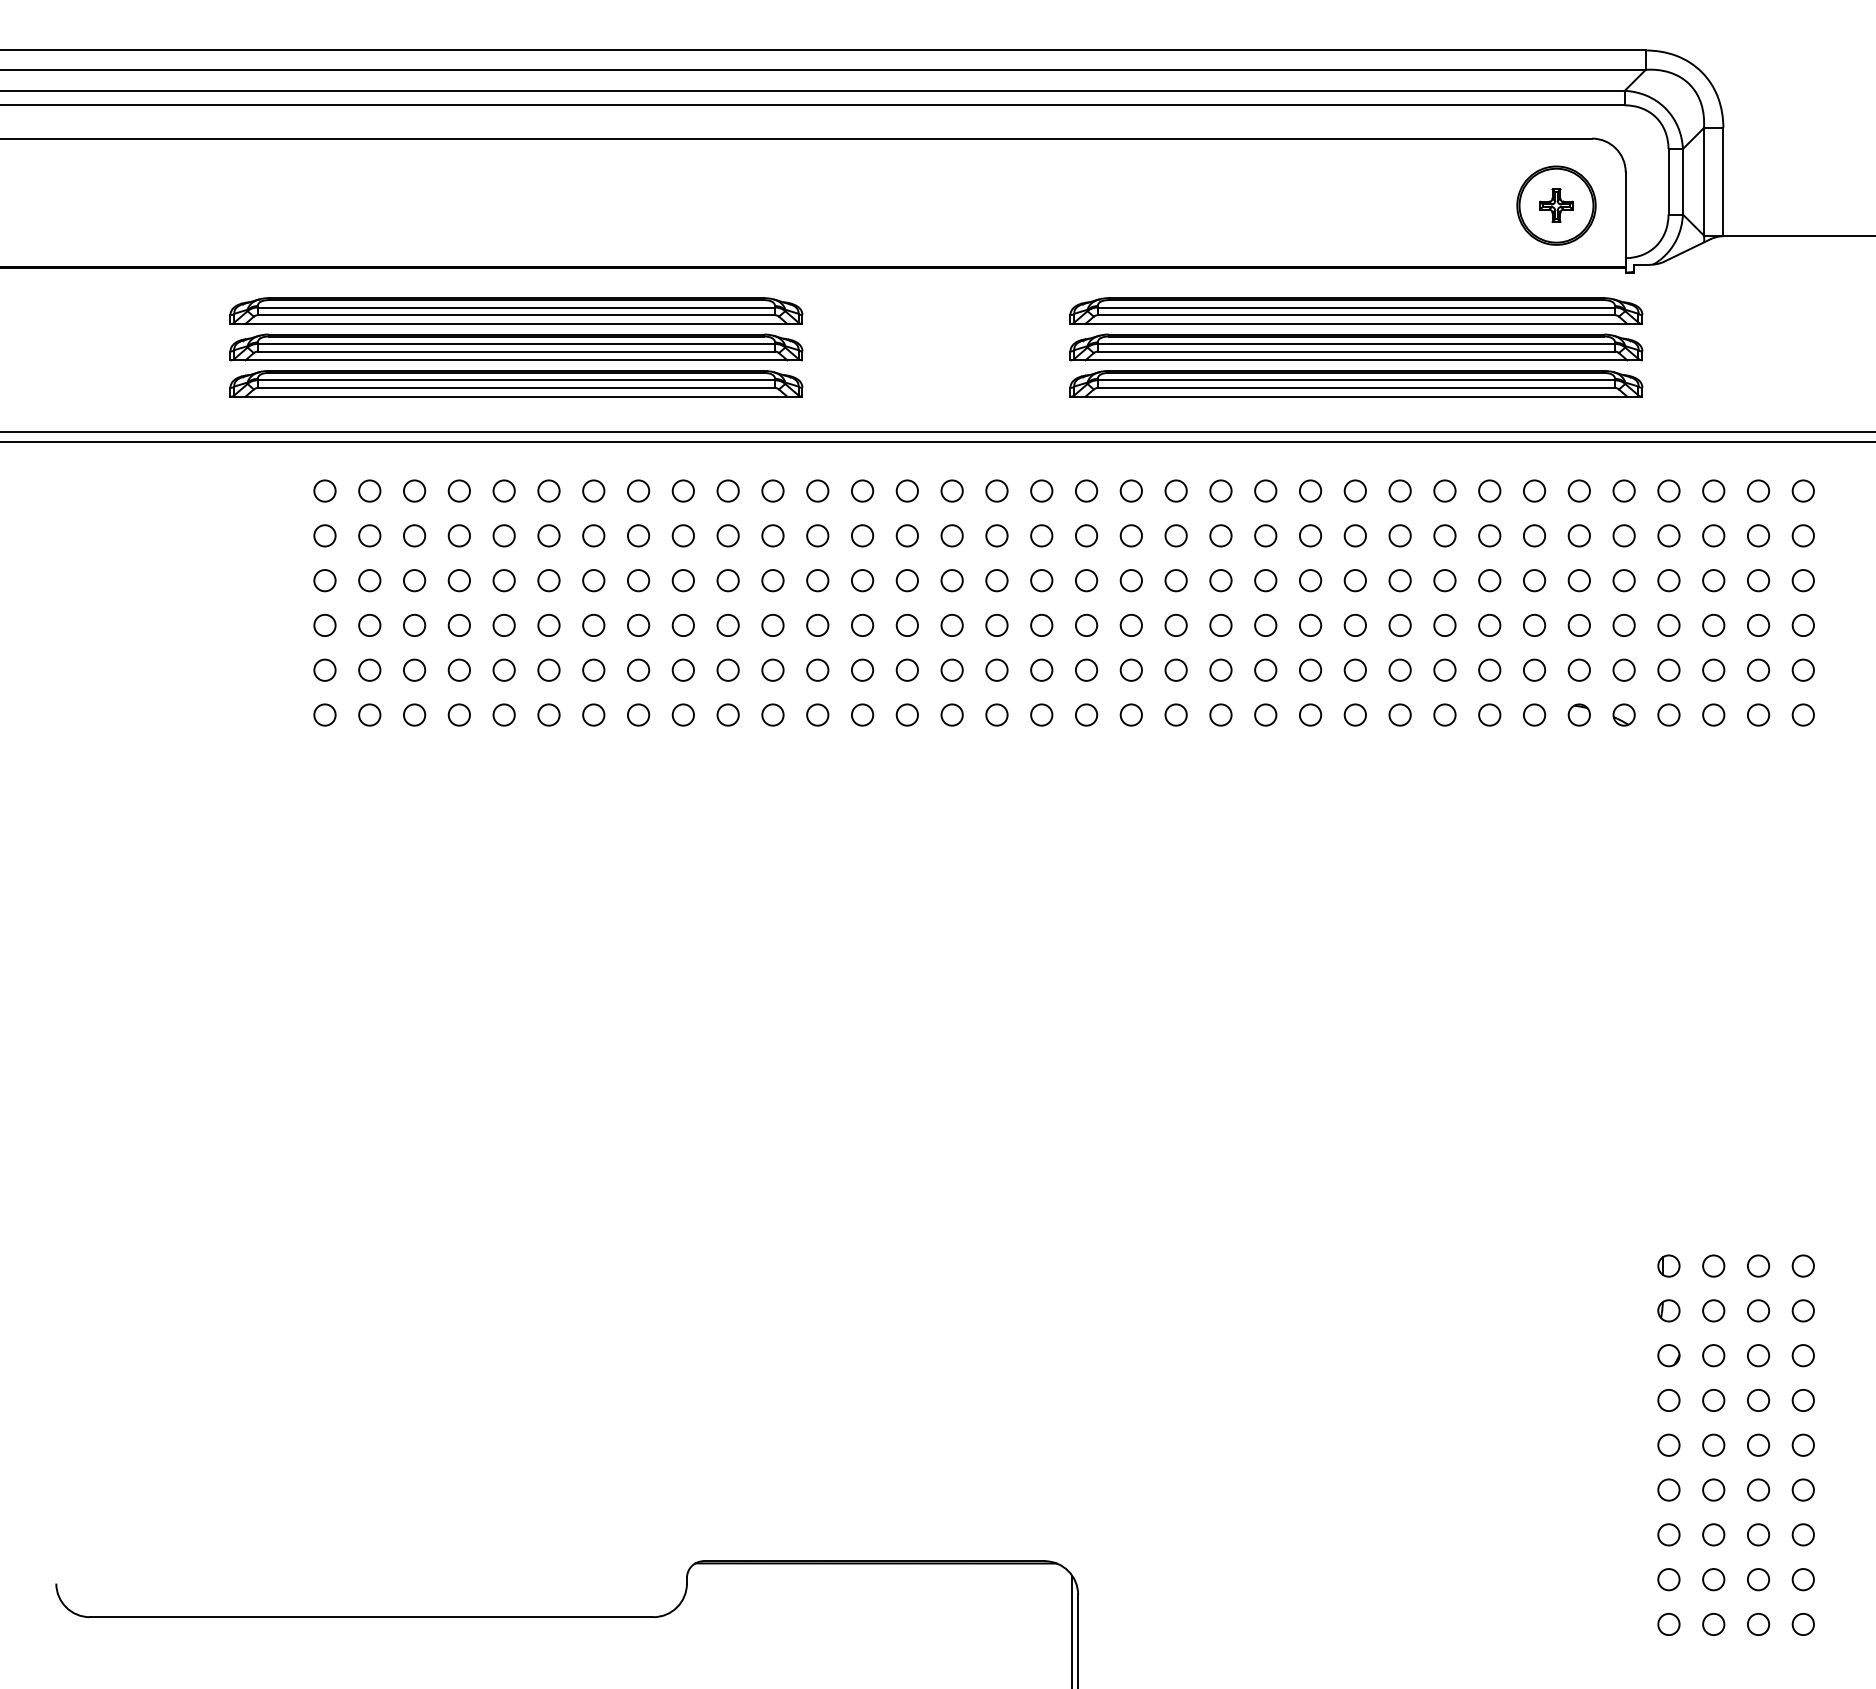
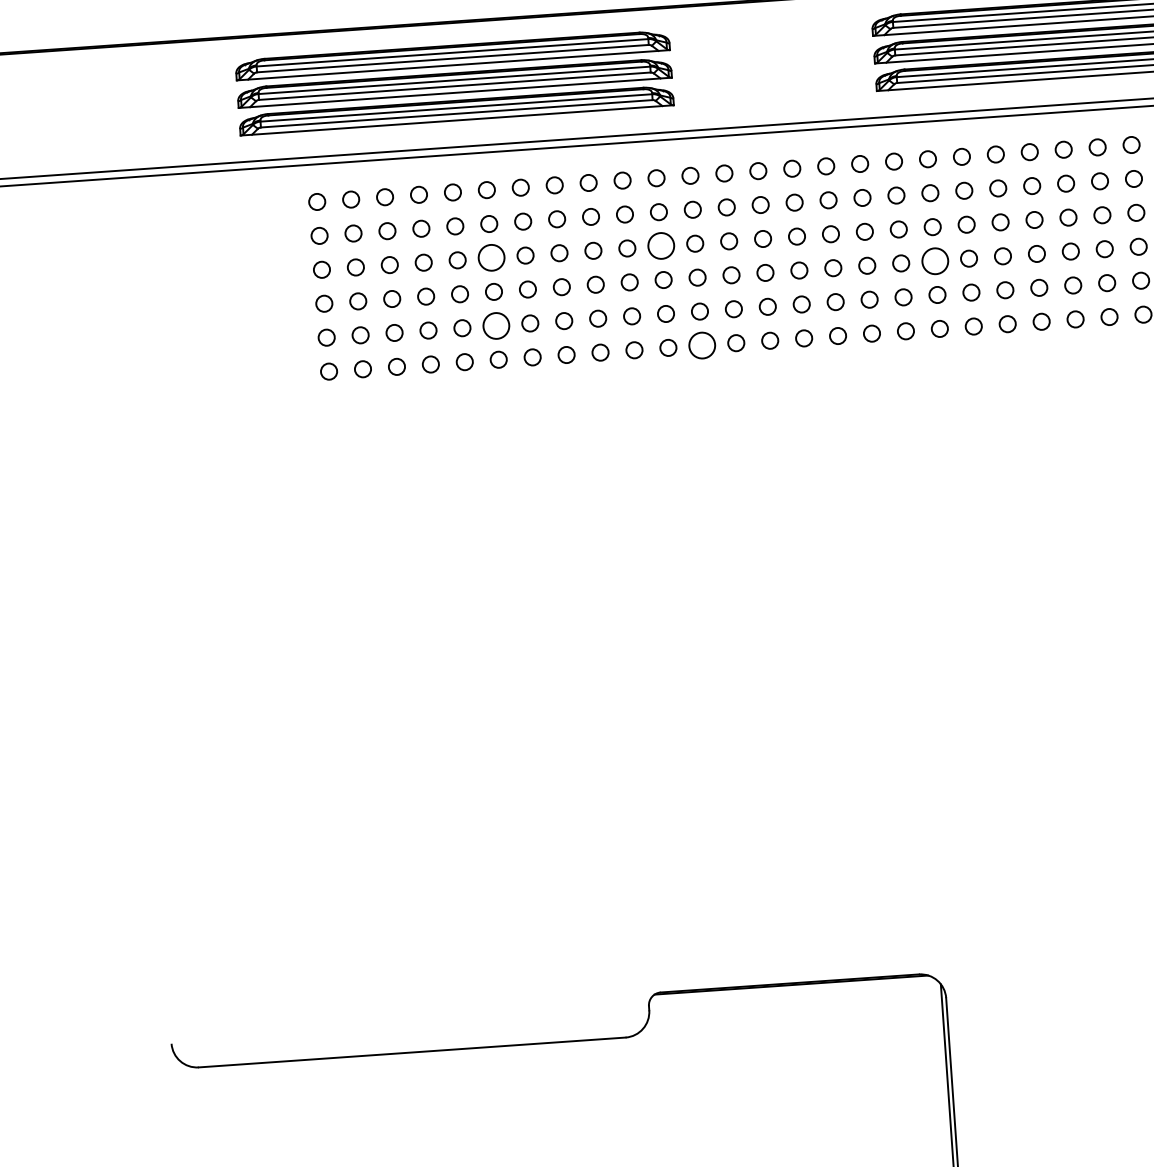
circle: (548, 580) -> (491, 257), size x1.6
circle: (772, 580) -> (660, 246), size x1.6
circle: (1130, 624) -> (934, 260), size x1.6
circle: (548, 669) -> (495, 325), size x1.6
circle: (817, 714) -> (702, 345), size x1.6

